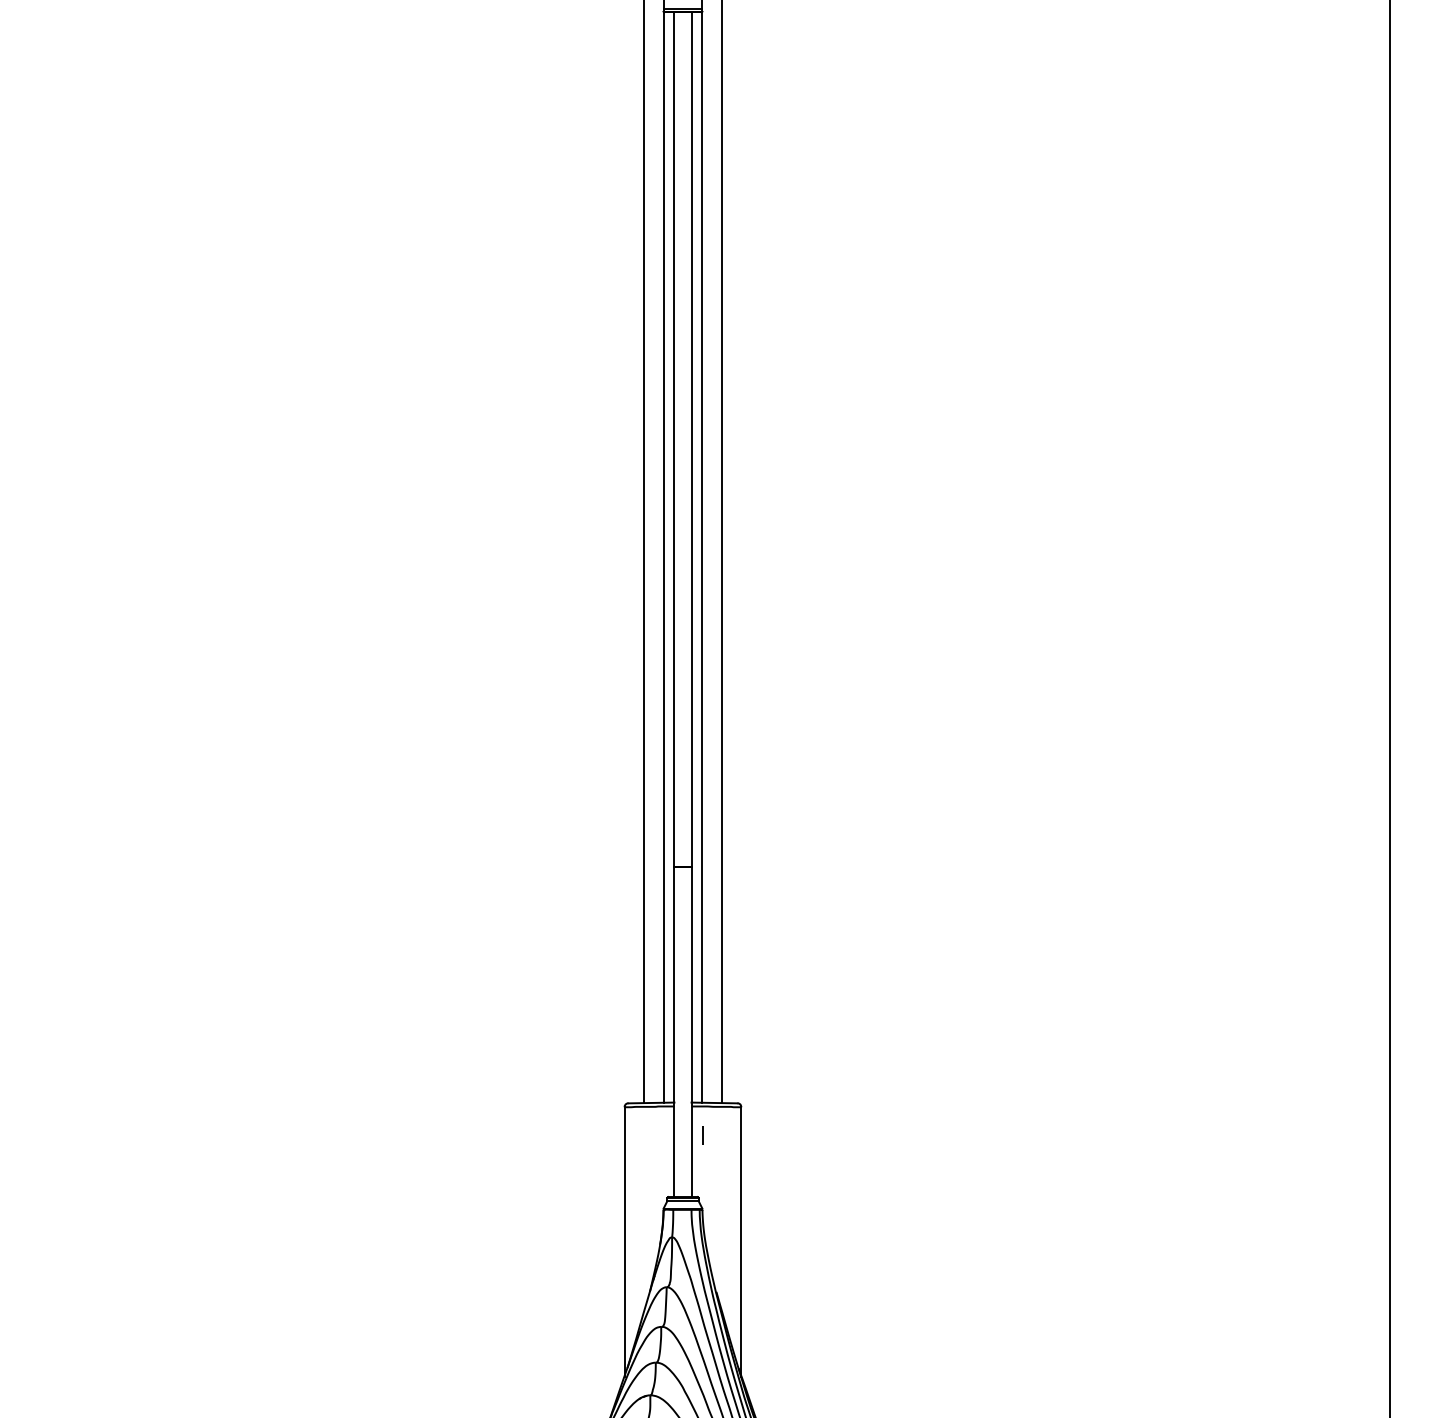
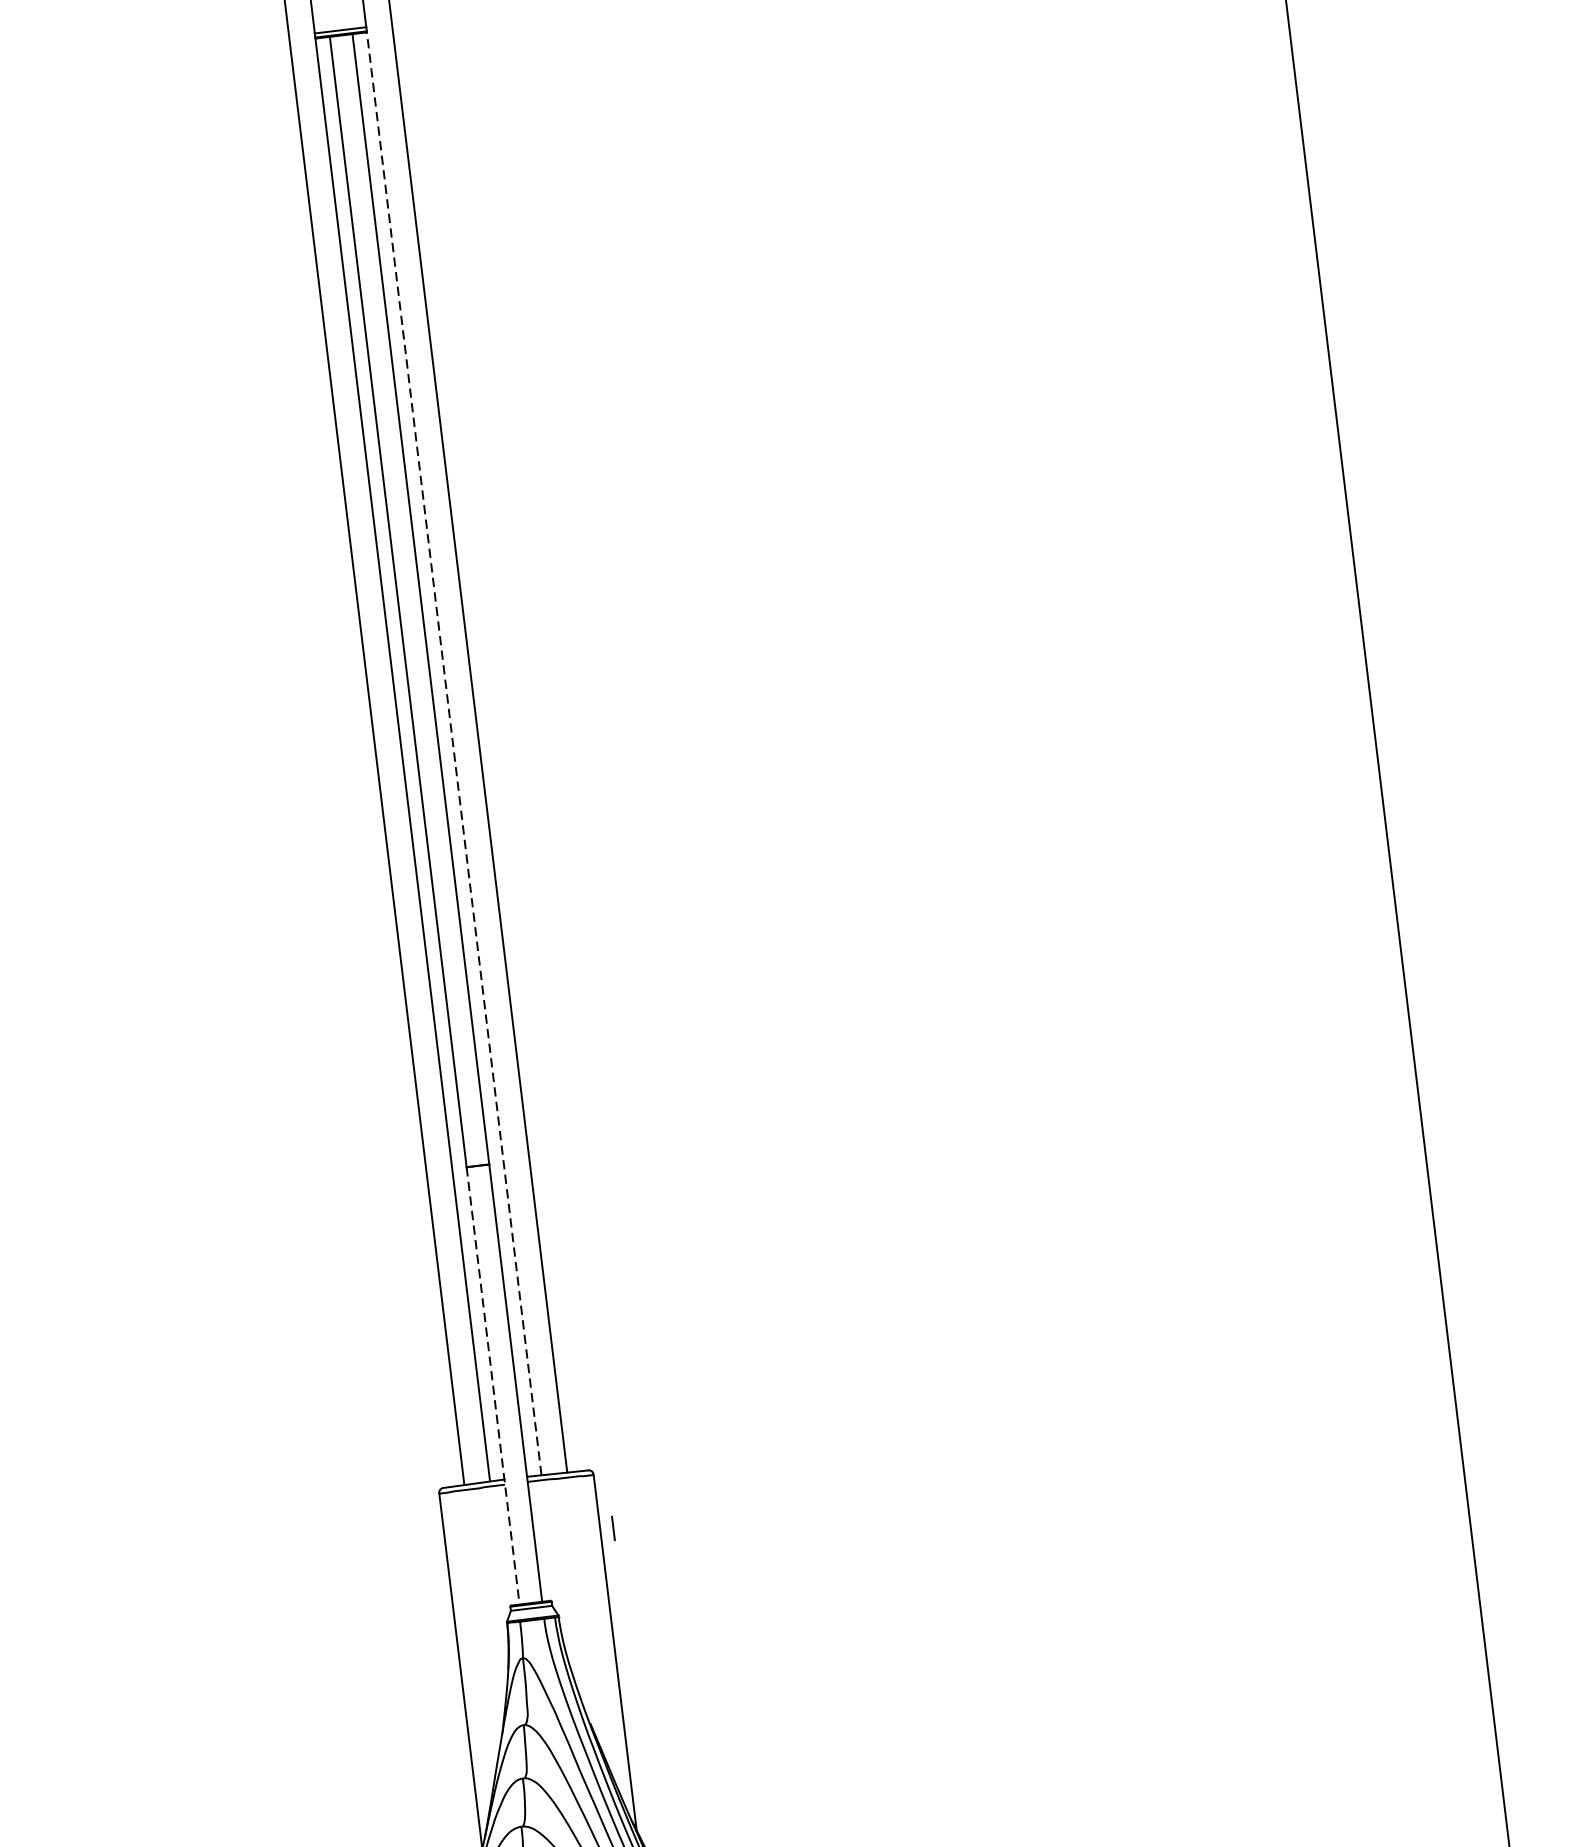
line: (702, 556) -> (454, 752), solid -> dashed
line: (674, 1032) -> (493, 1386), solid -> dashed
line: (702, 1135) -> (612, 1528), moved

